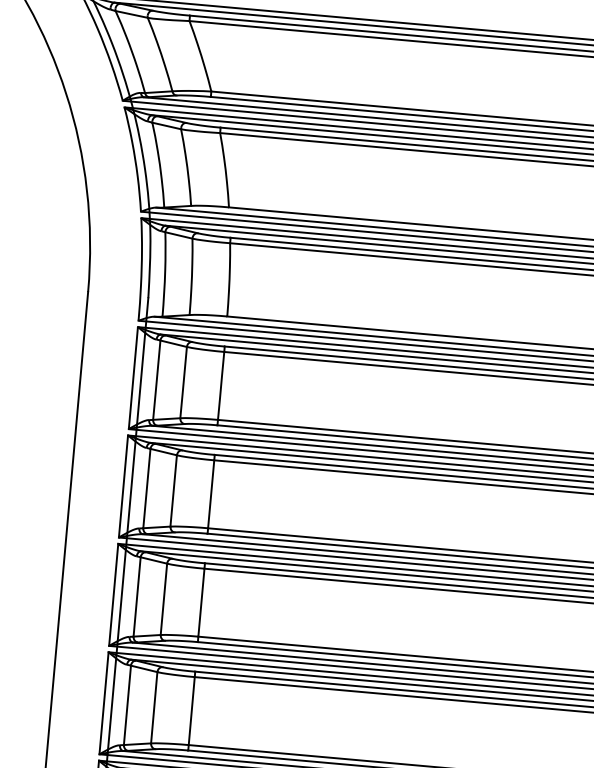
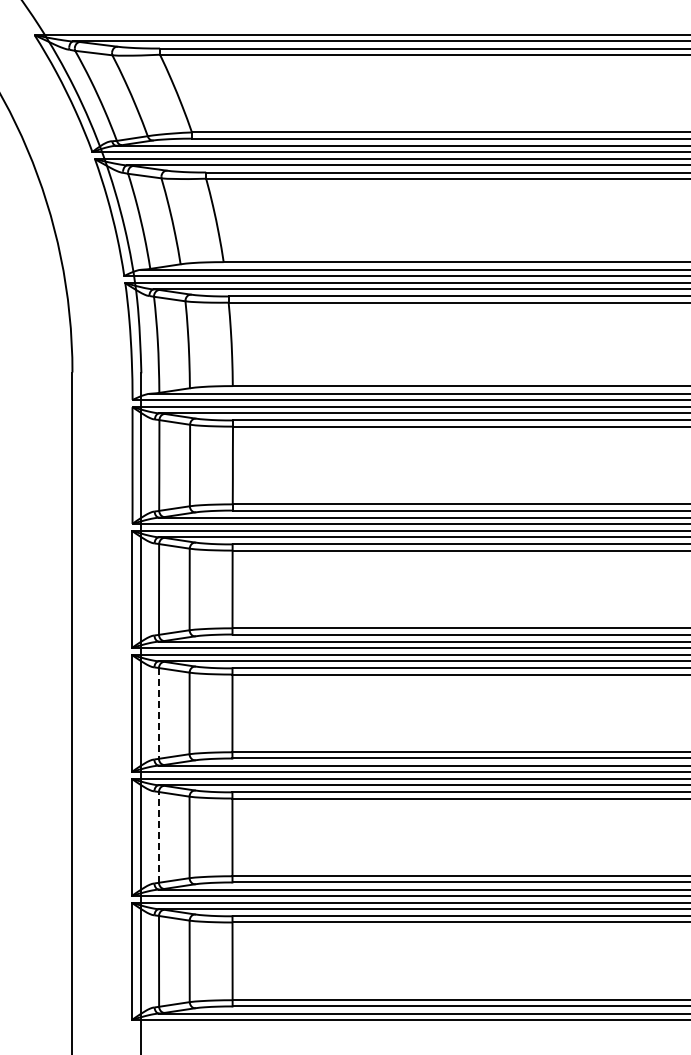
line: (136, 596) -> (158, 713), solid -> dashed
line: (127, 704) -> (158, 836), solid -> dashed

